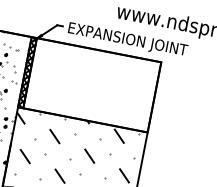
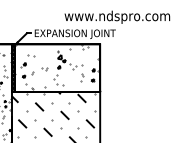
hatch: (92, 83) -> (57, 67), added

